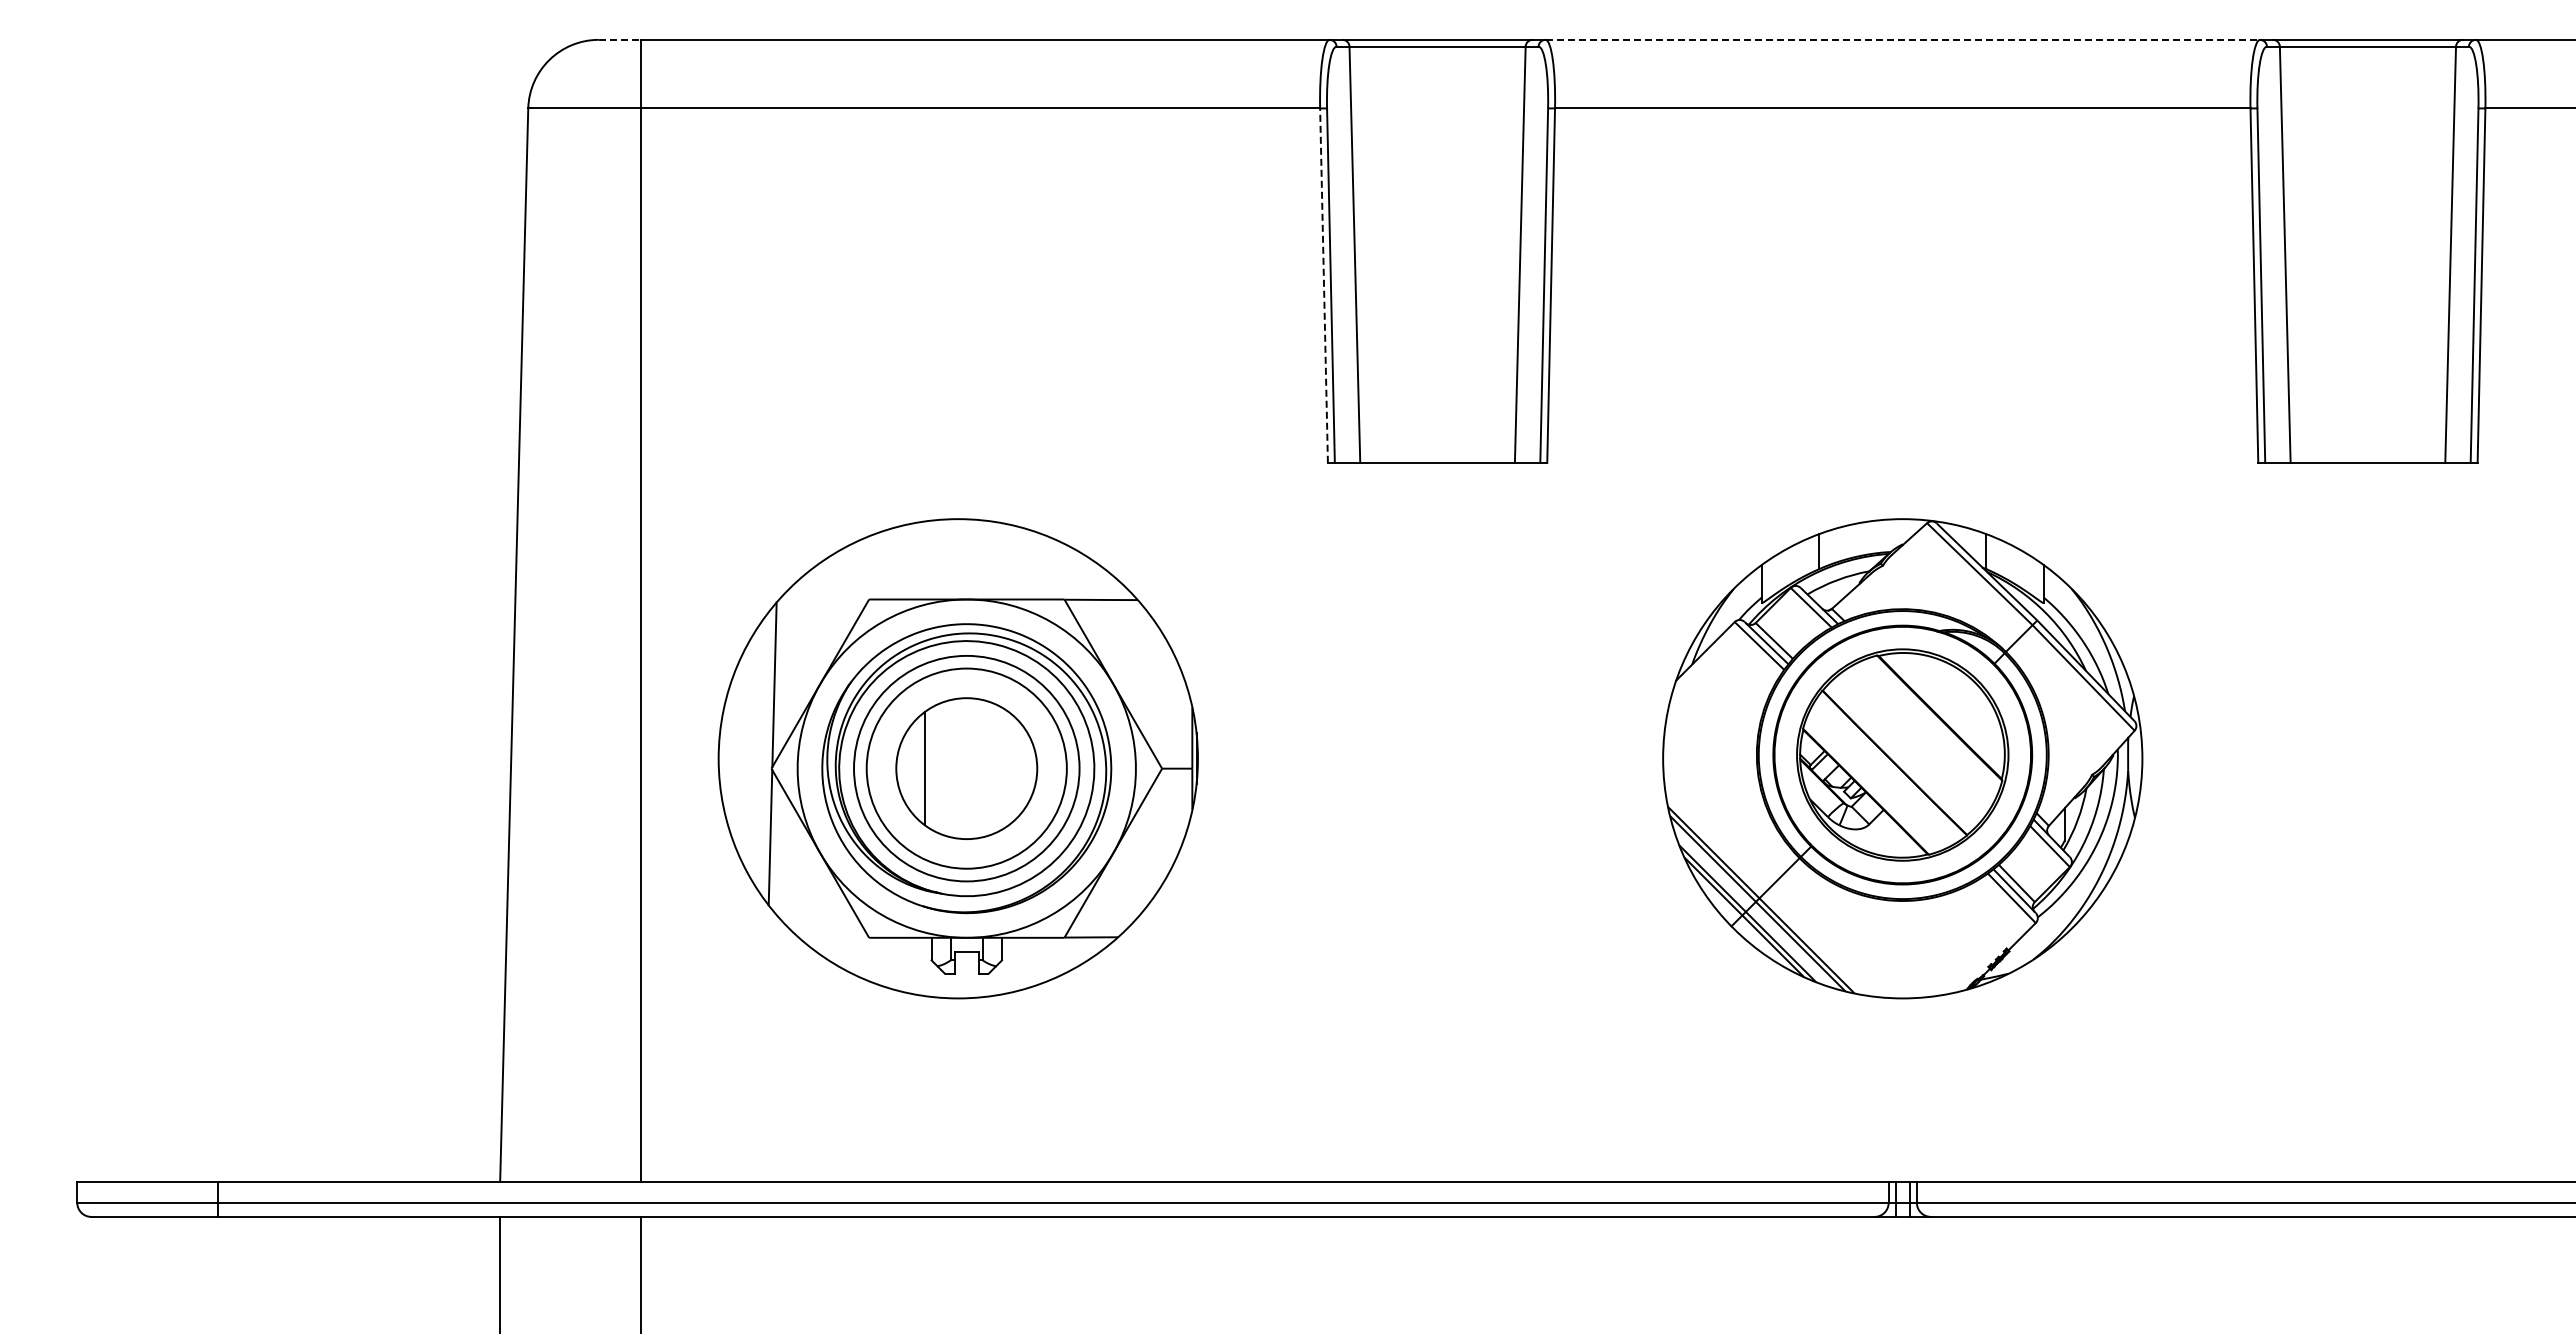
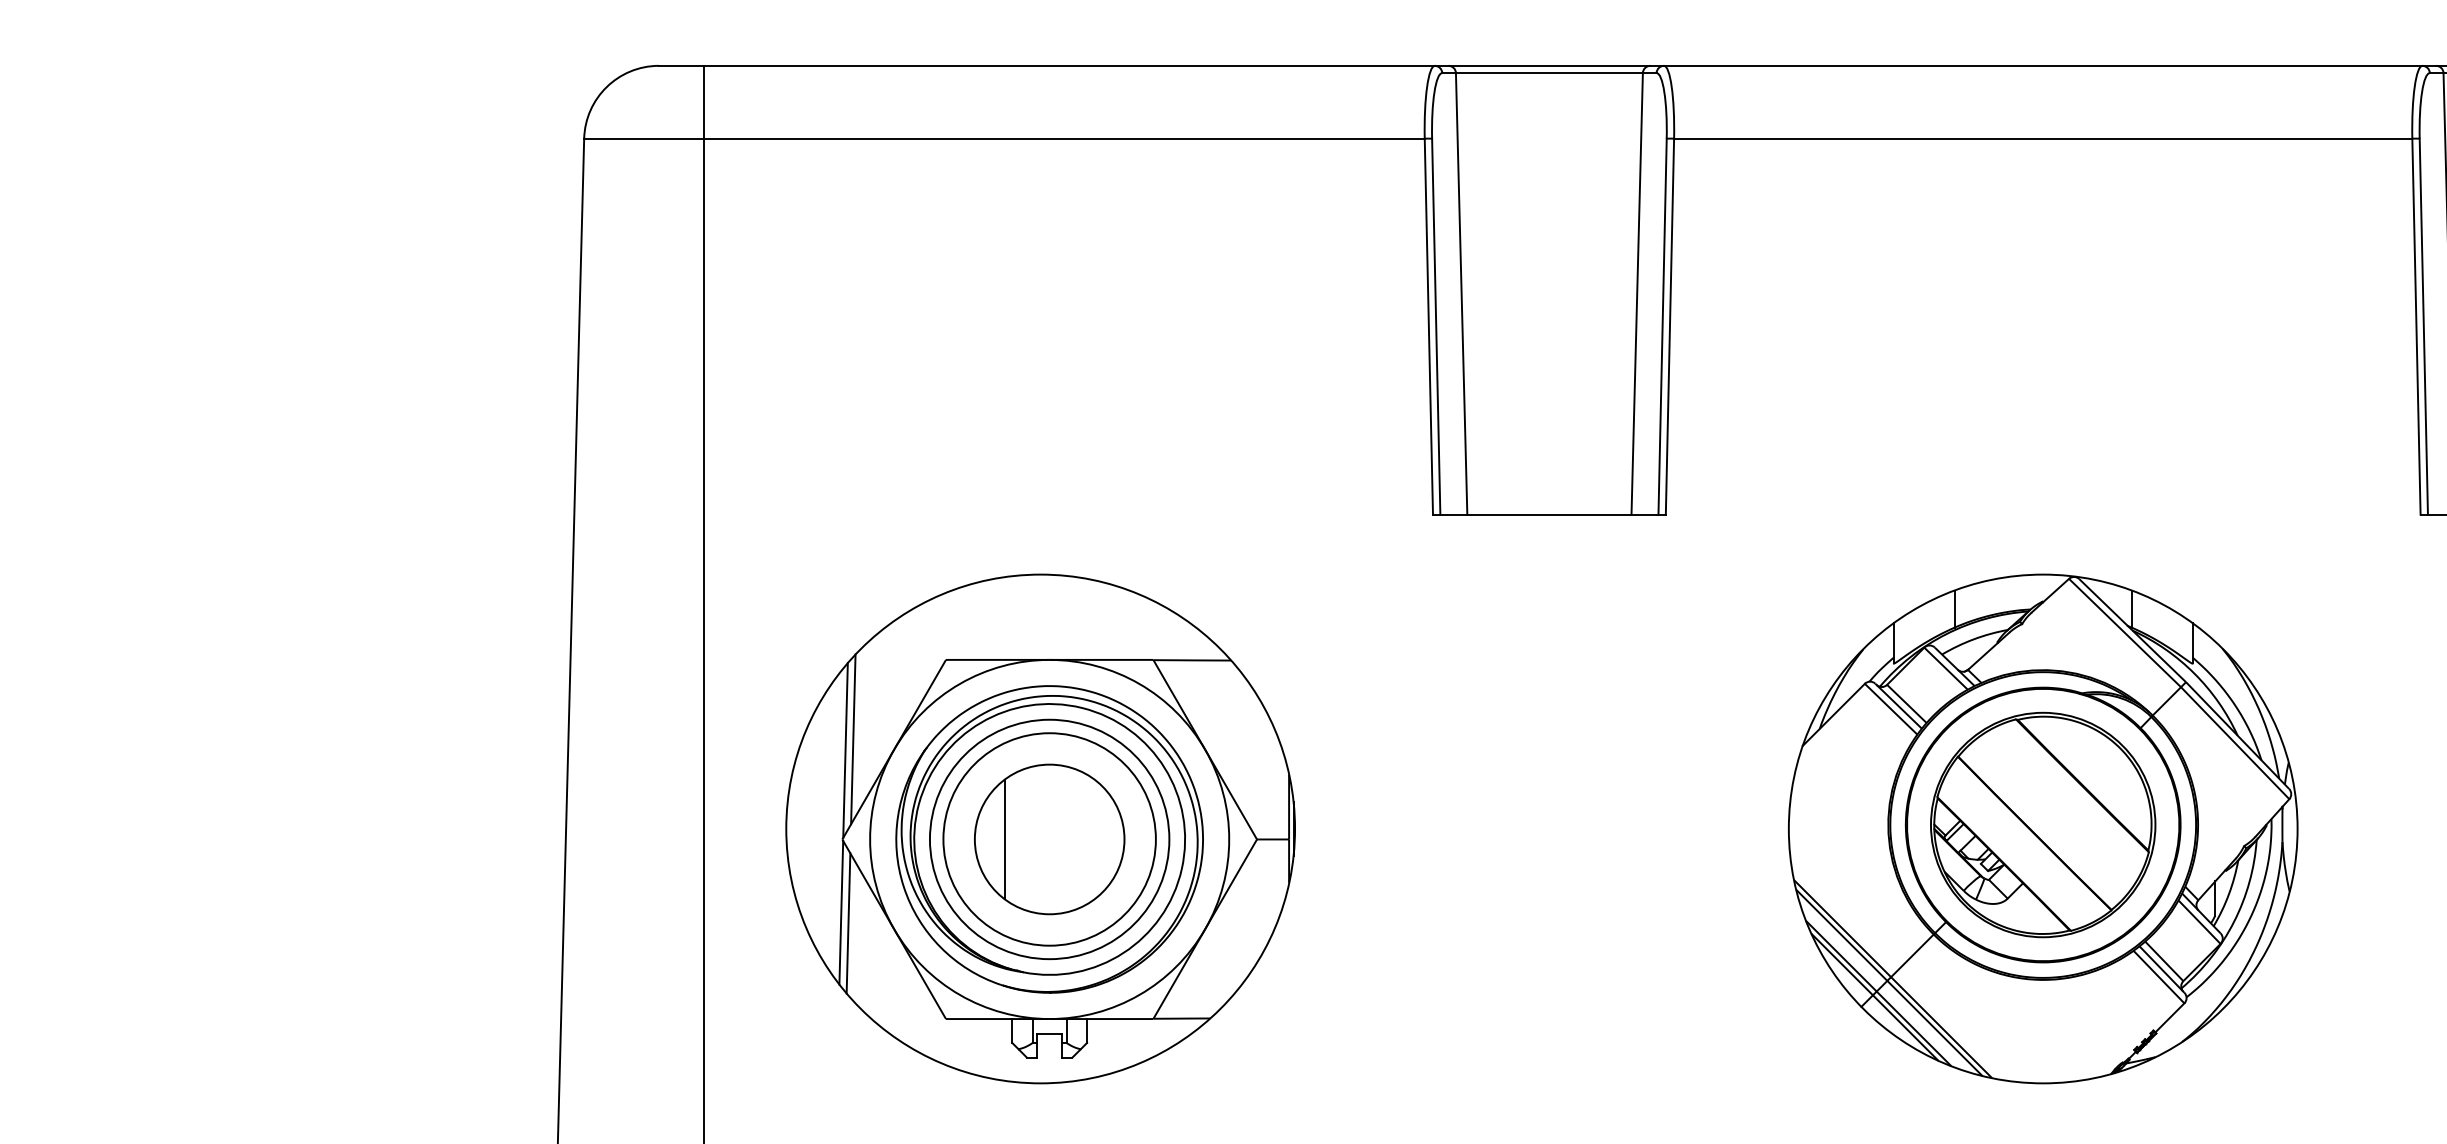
line: (620, 39) -> (682, 65), dashed -> solid
line: (1903, 39) -> (2043, 65), dashed -> solid
line: (1324, 285) -> (1429, 326), dashed -> solid
line: (781, 674) -> (852, 739), added
line: (777, 847) -> (848, 923), added

